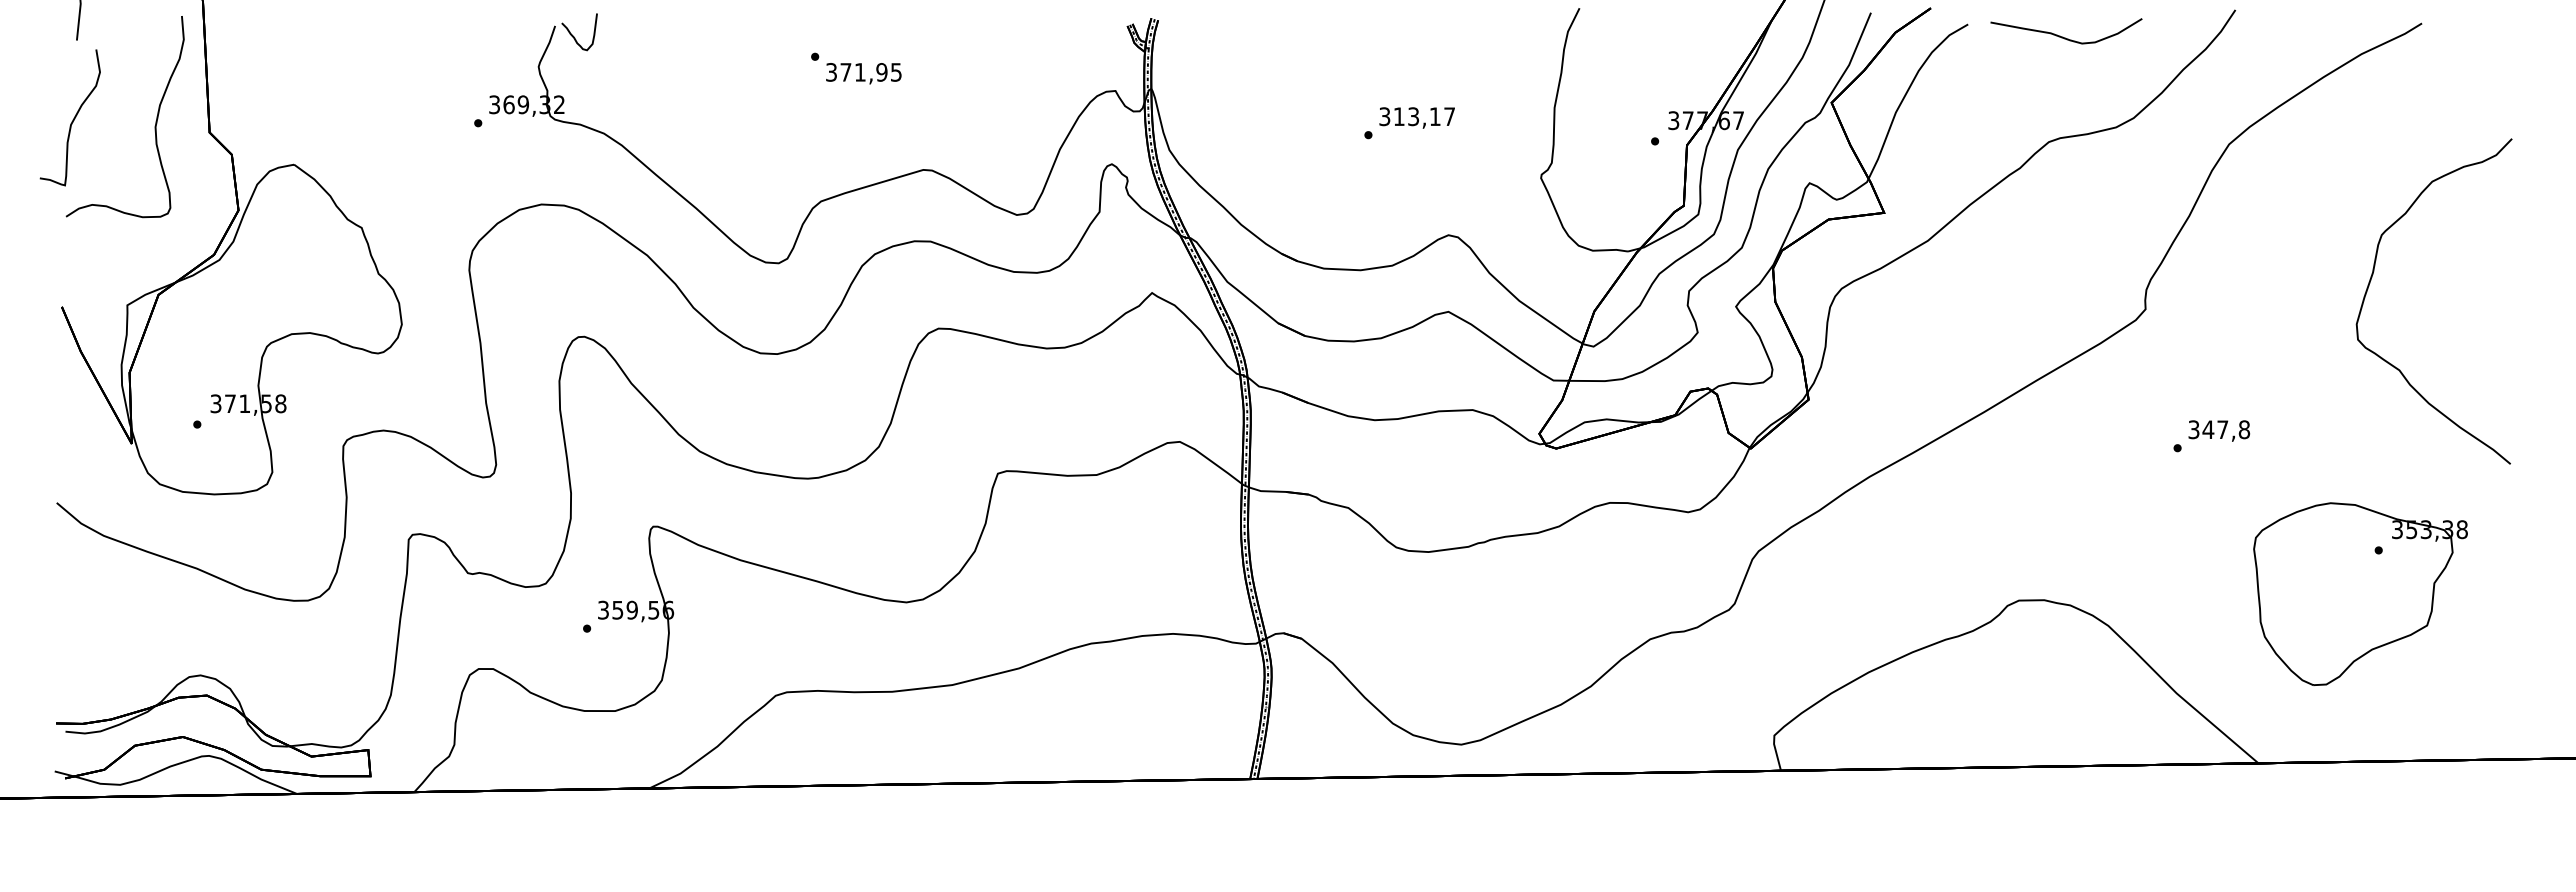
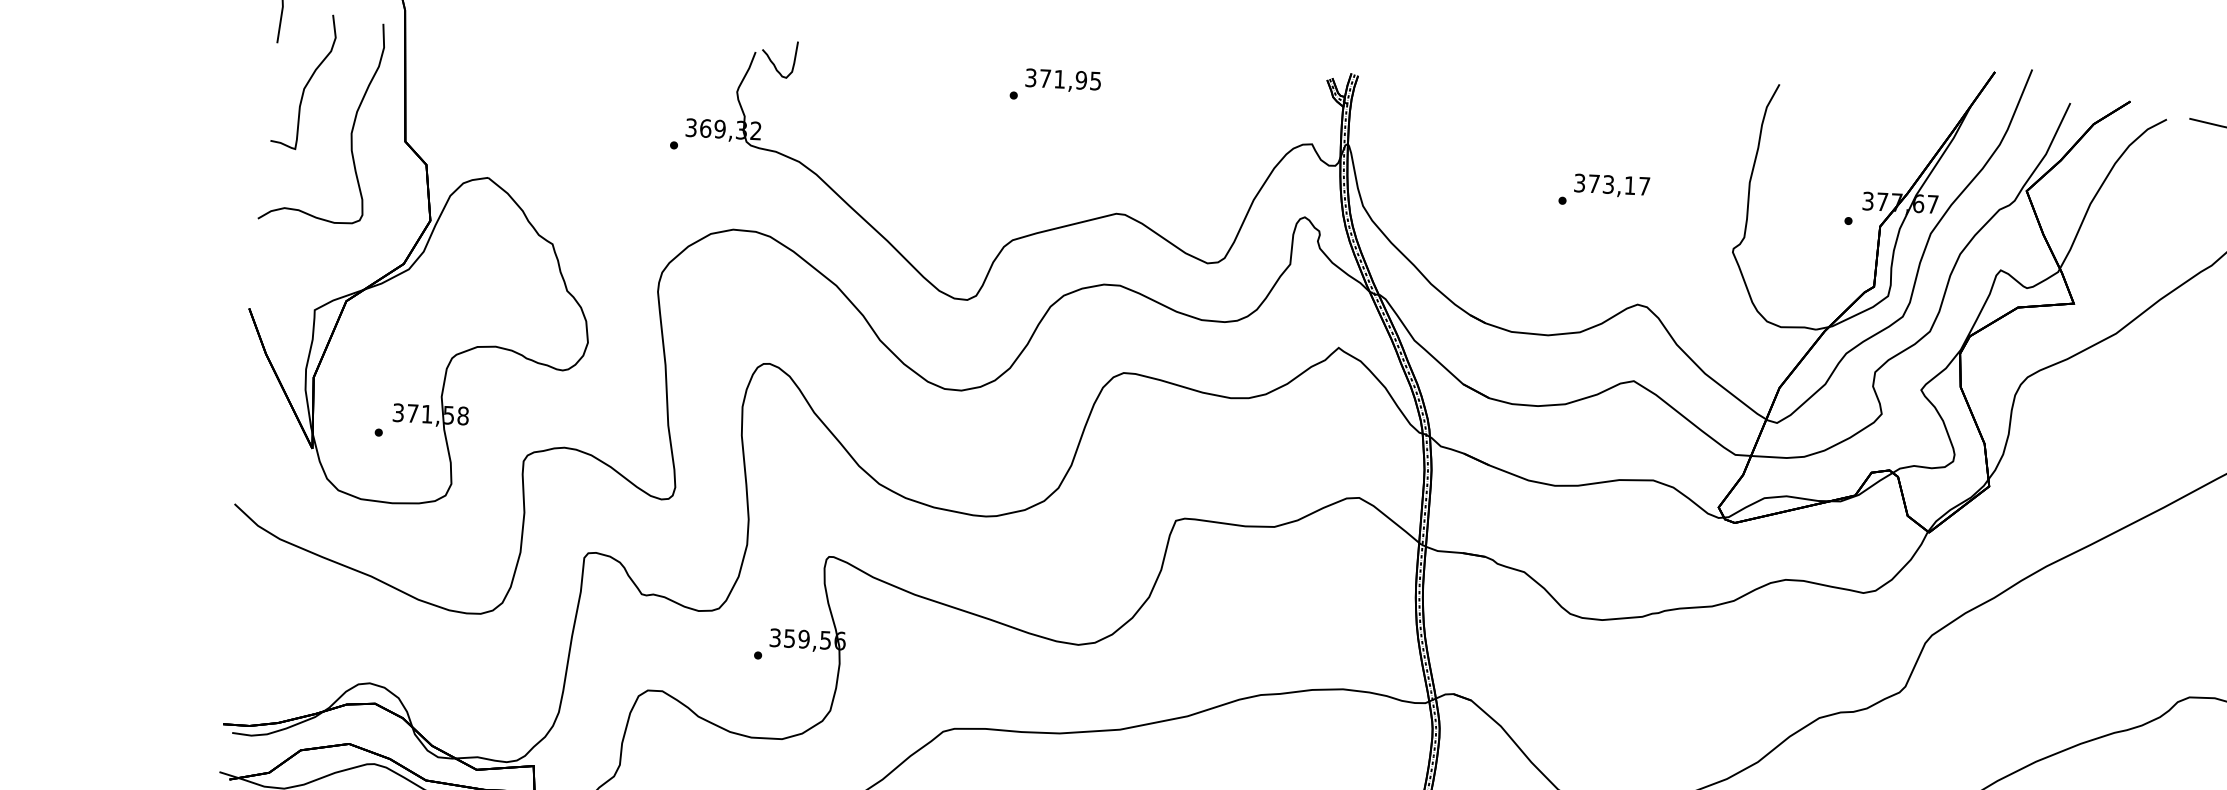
text: (863, 73) -> (1062, 80), moved
text: (1399, 116) -> (1594, 183), 313,17 -> 373,17
curve: (72, 119) -> (305, 83), moved

